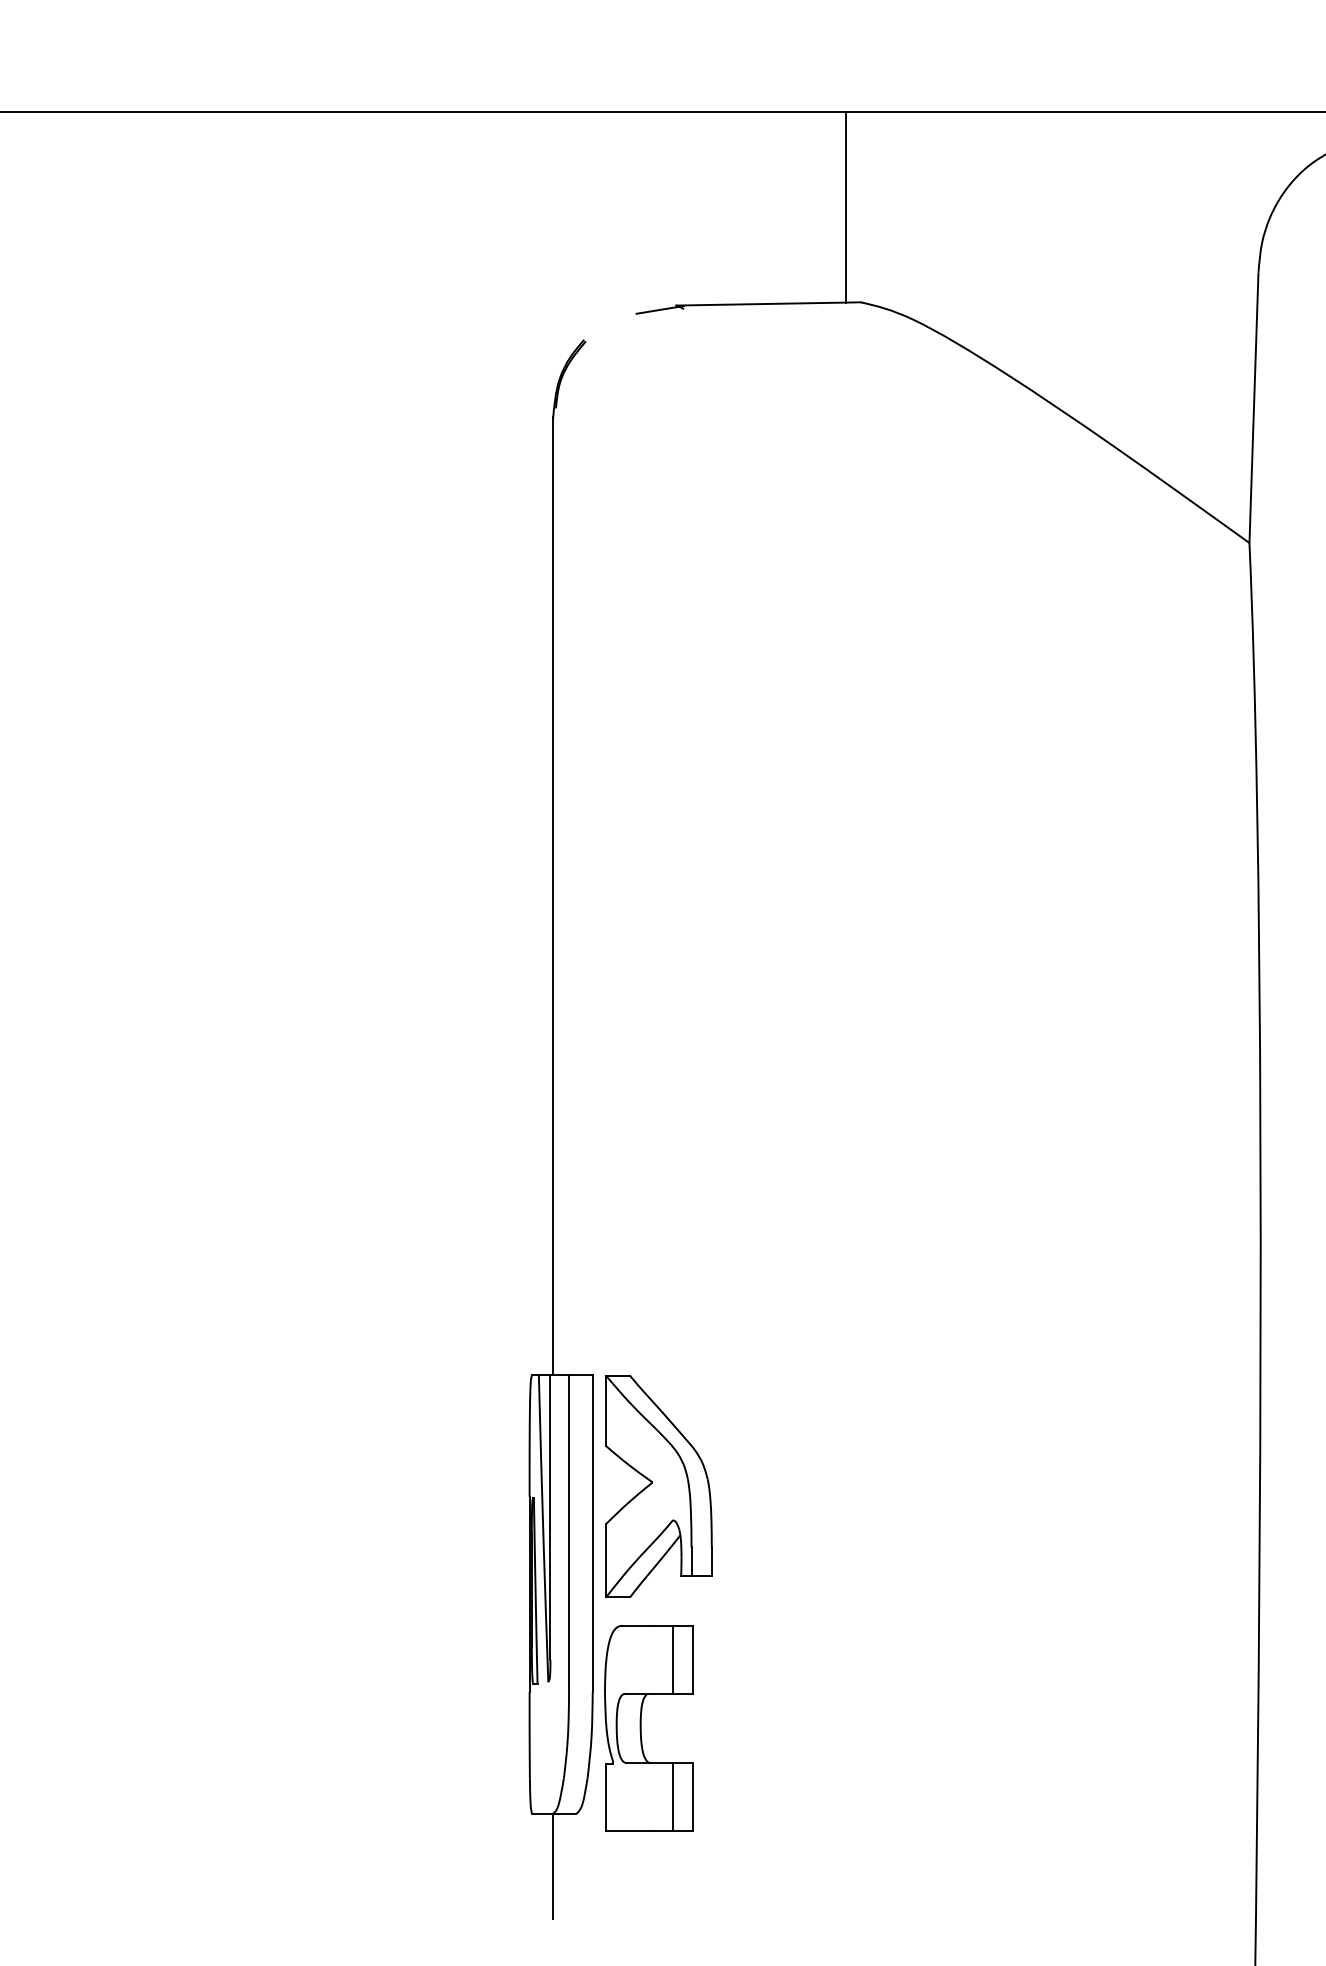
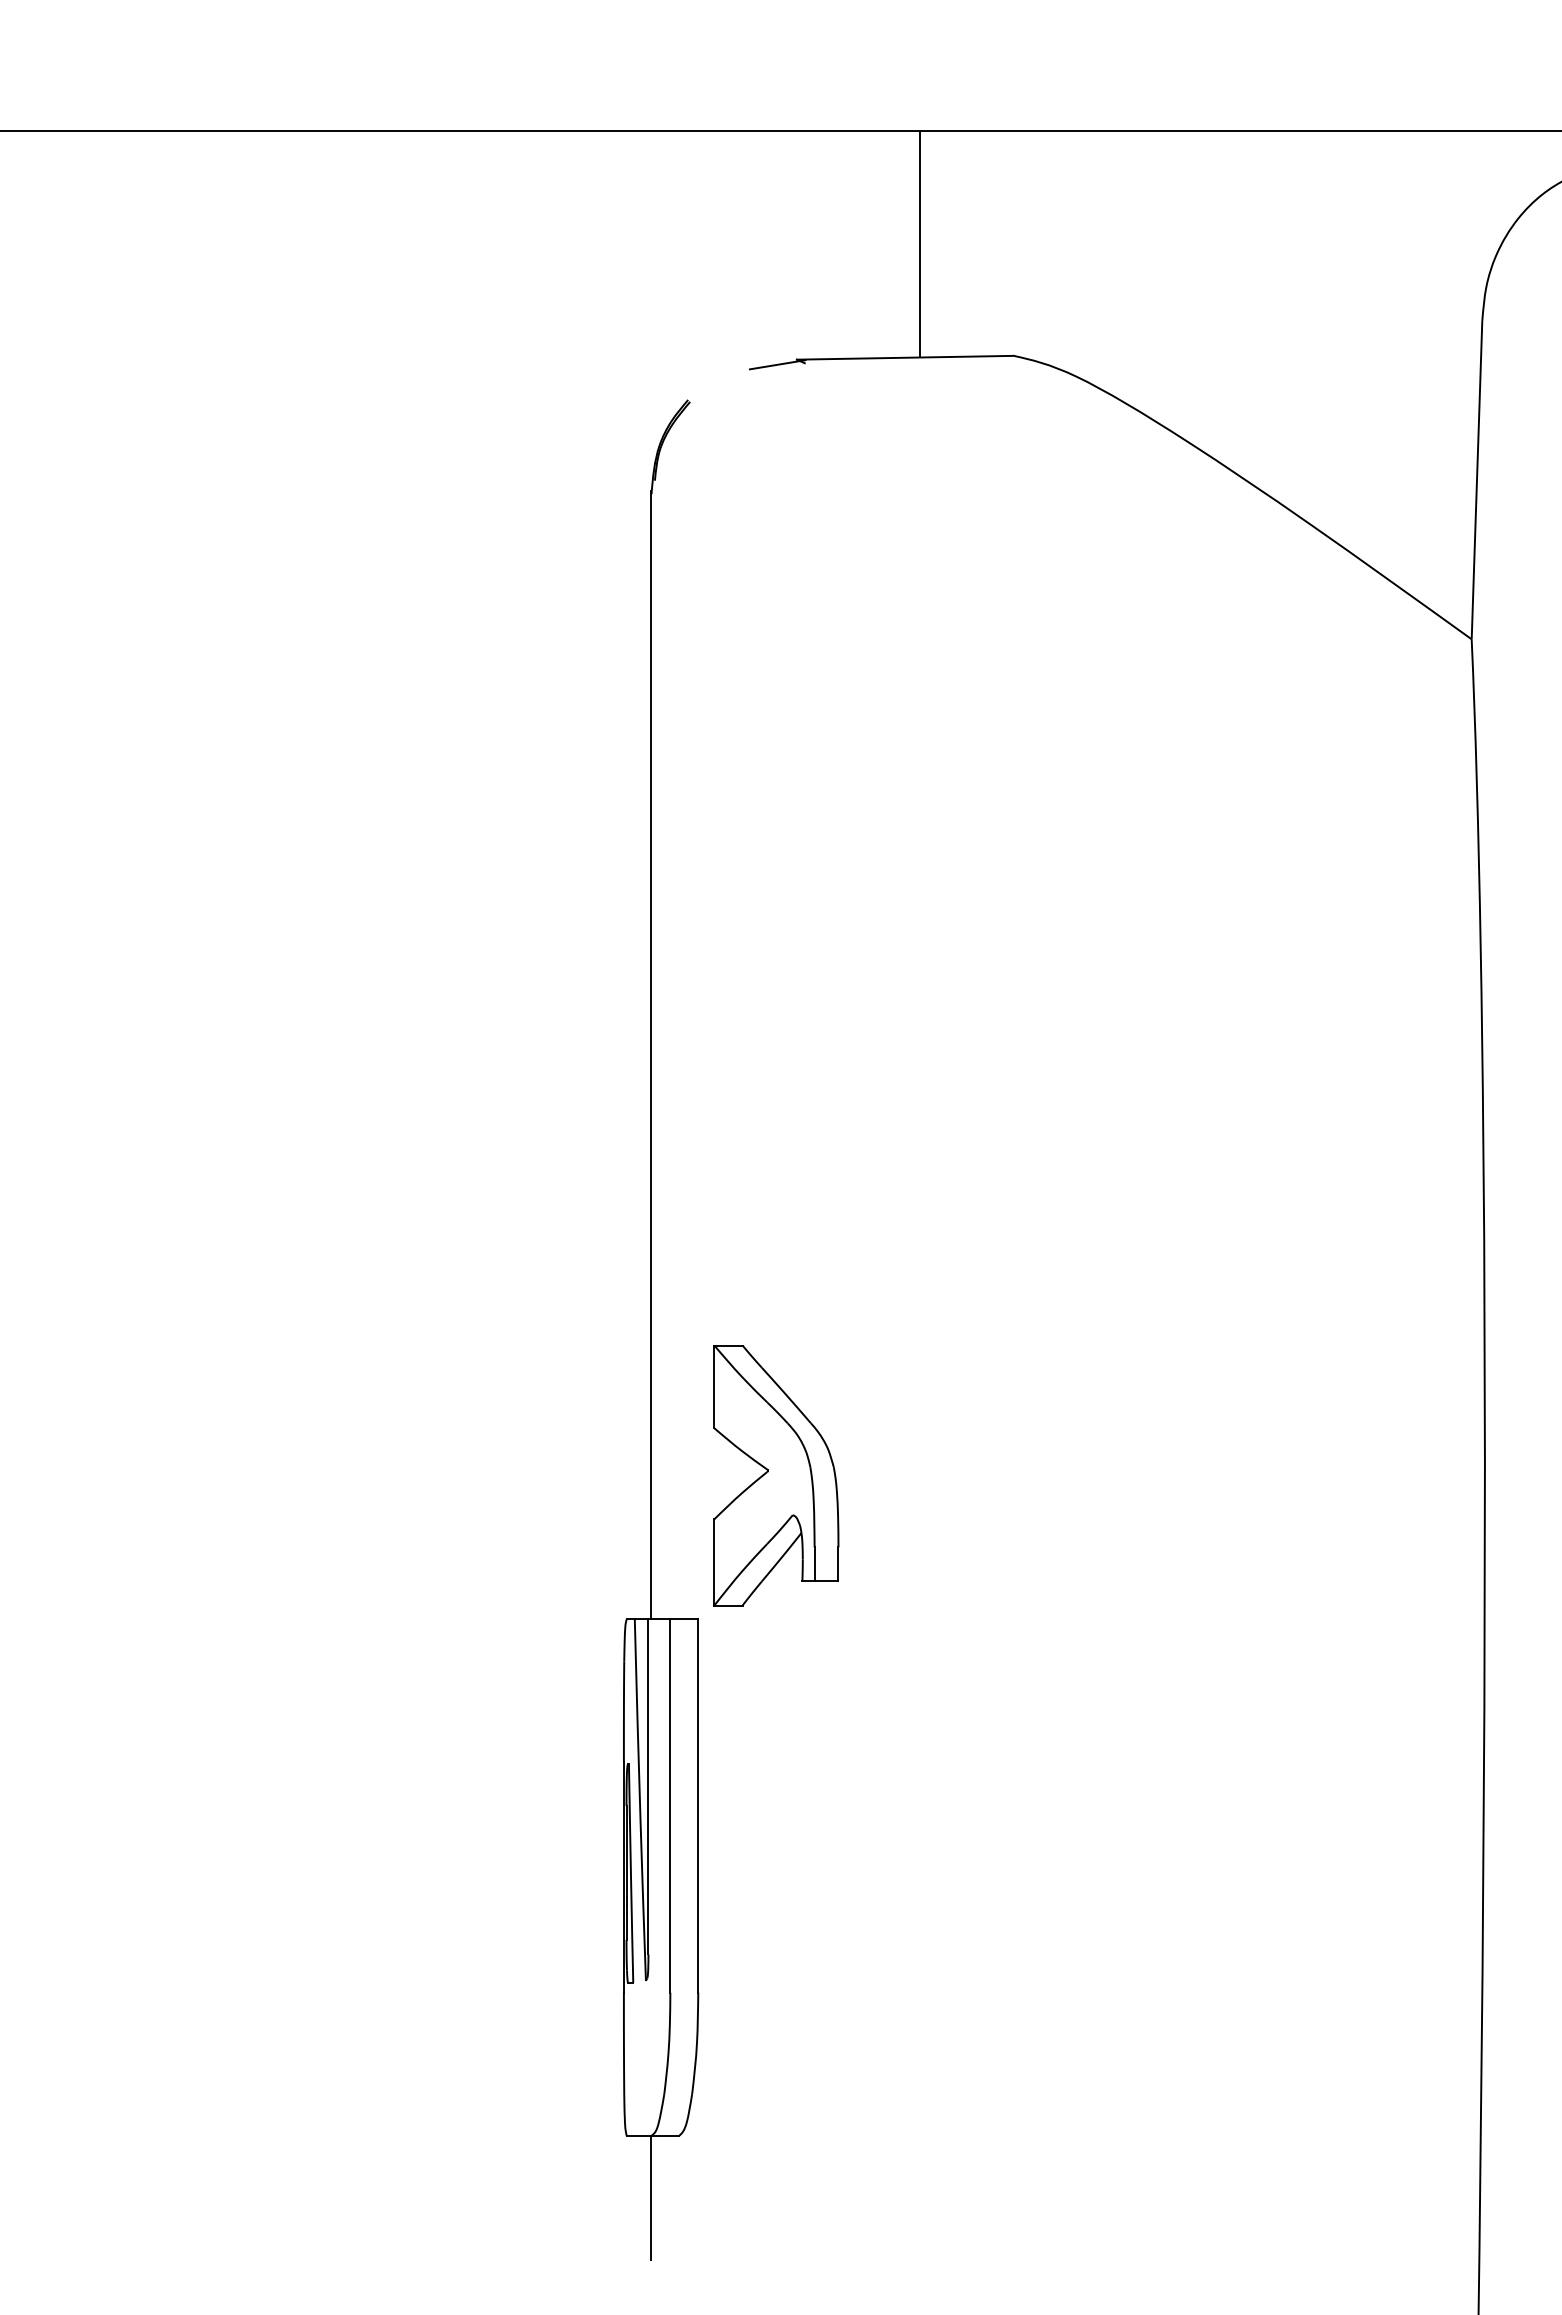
line: (845, 206) -> (920, 243), moved
part: (659, 1486) -> (776, 1475), moved
part: (641, 1727) -> (755, 2034), removed

